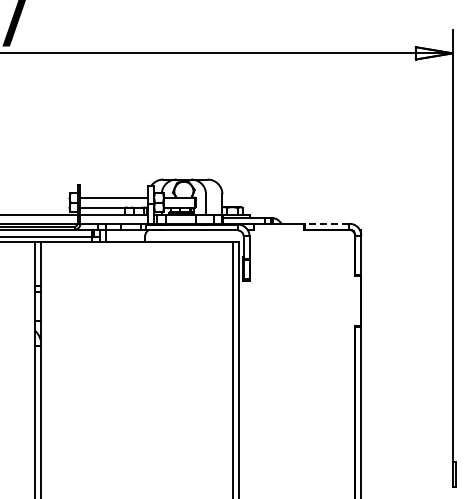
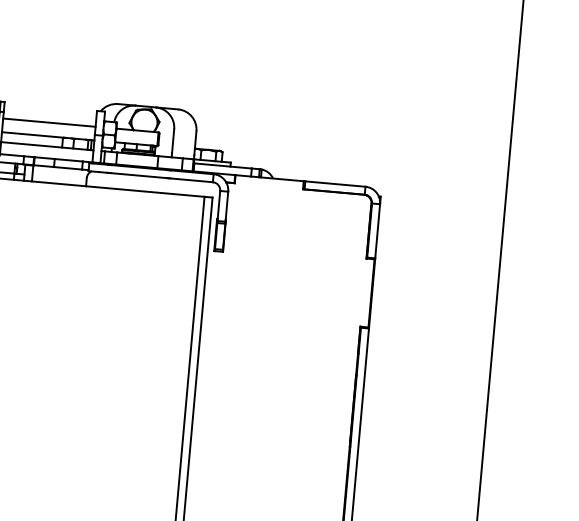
line: (326, 223) -> (334, 183), dashed -> solid

